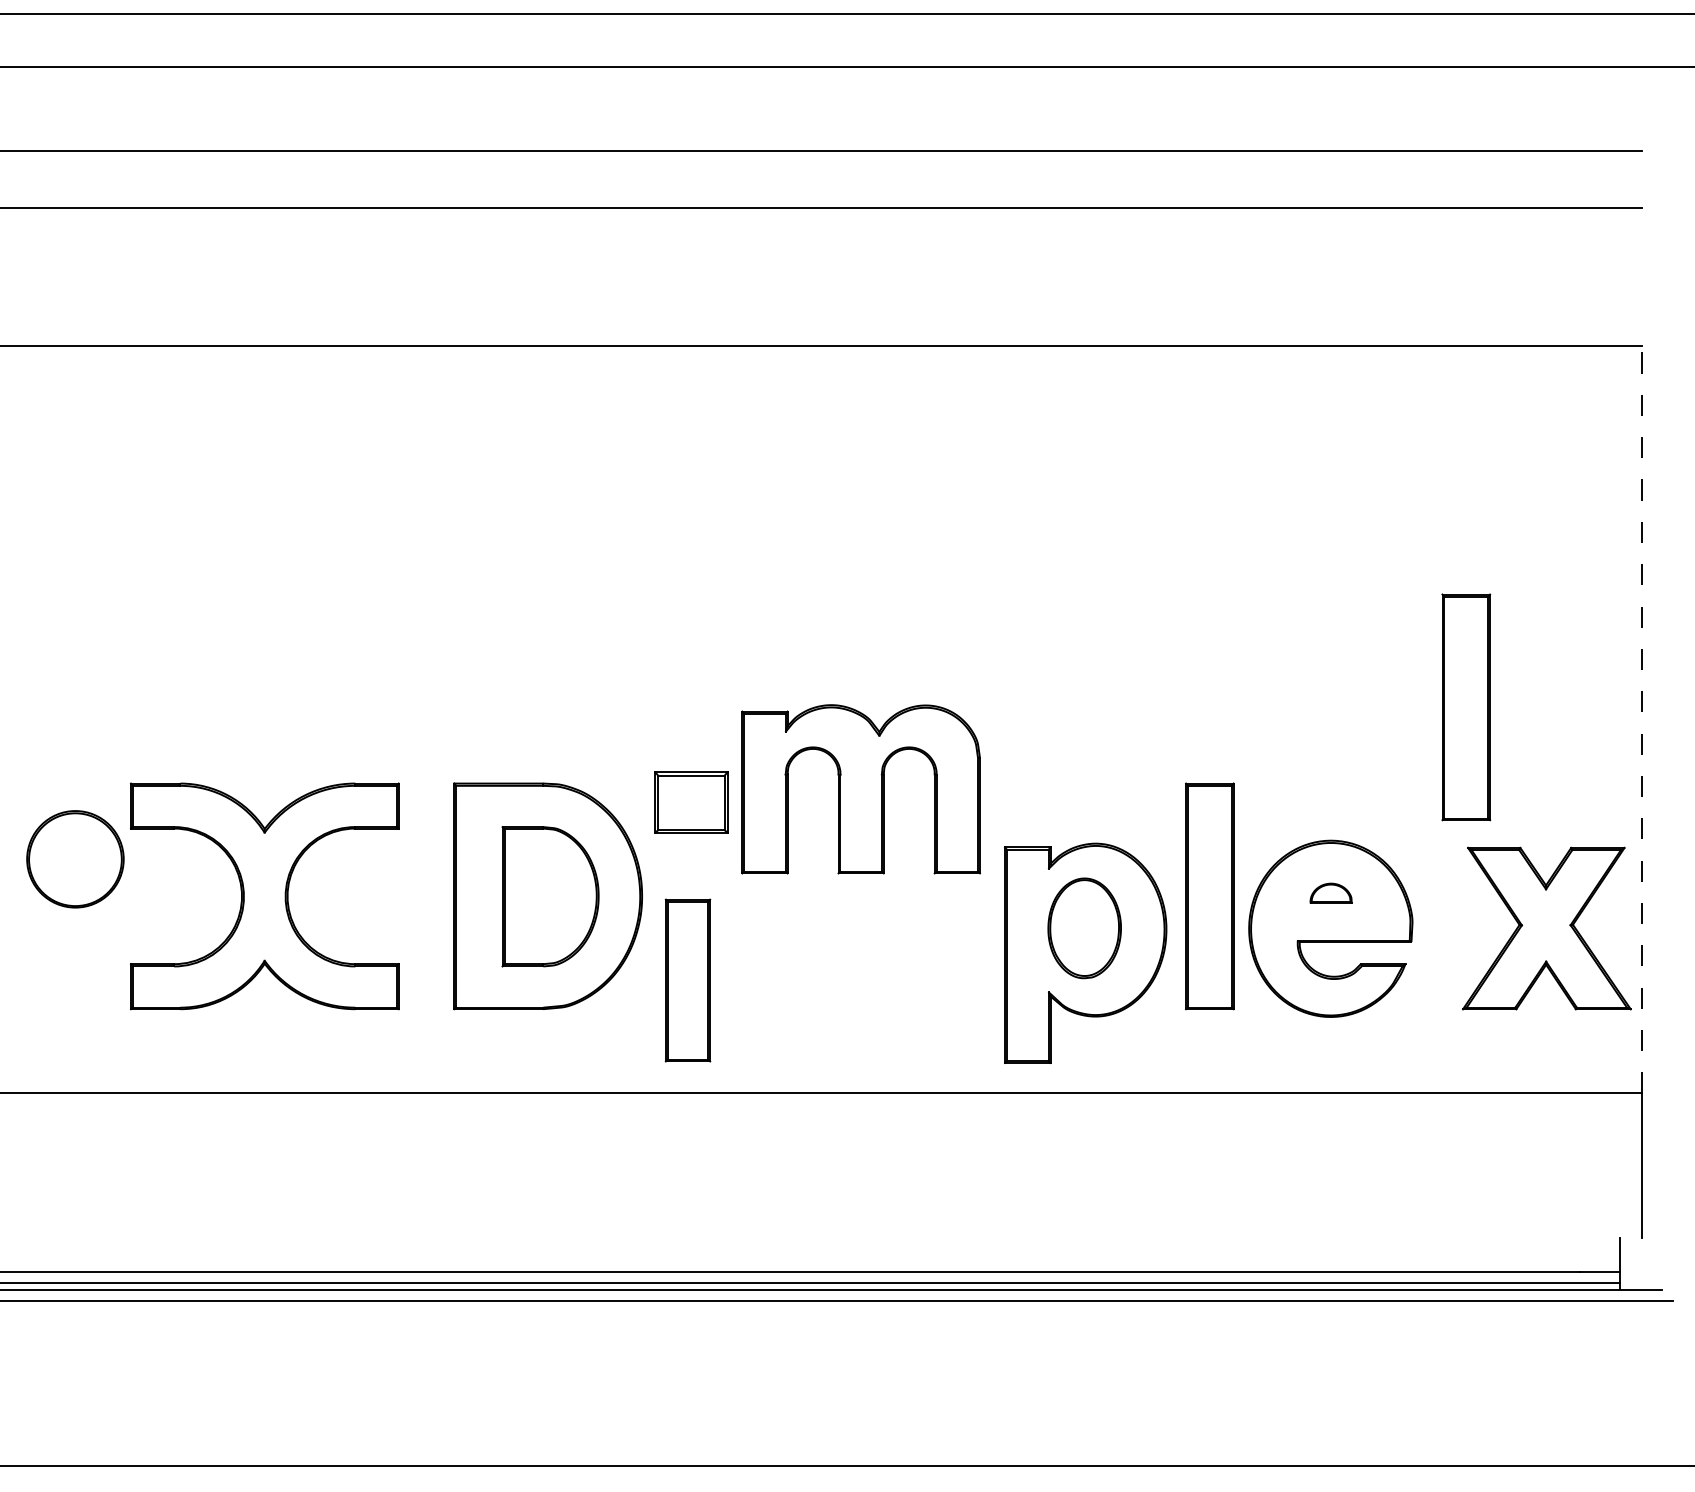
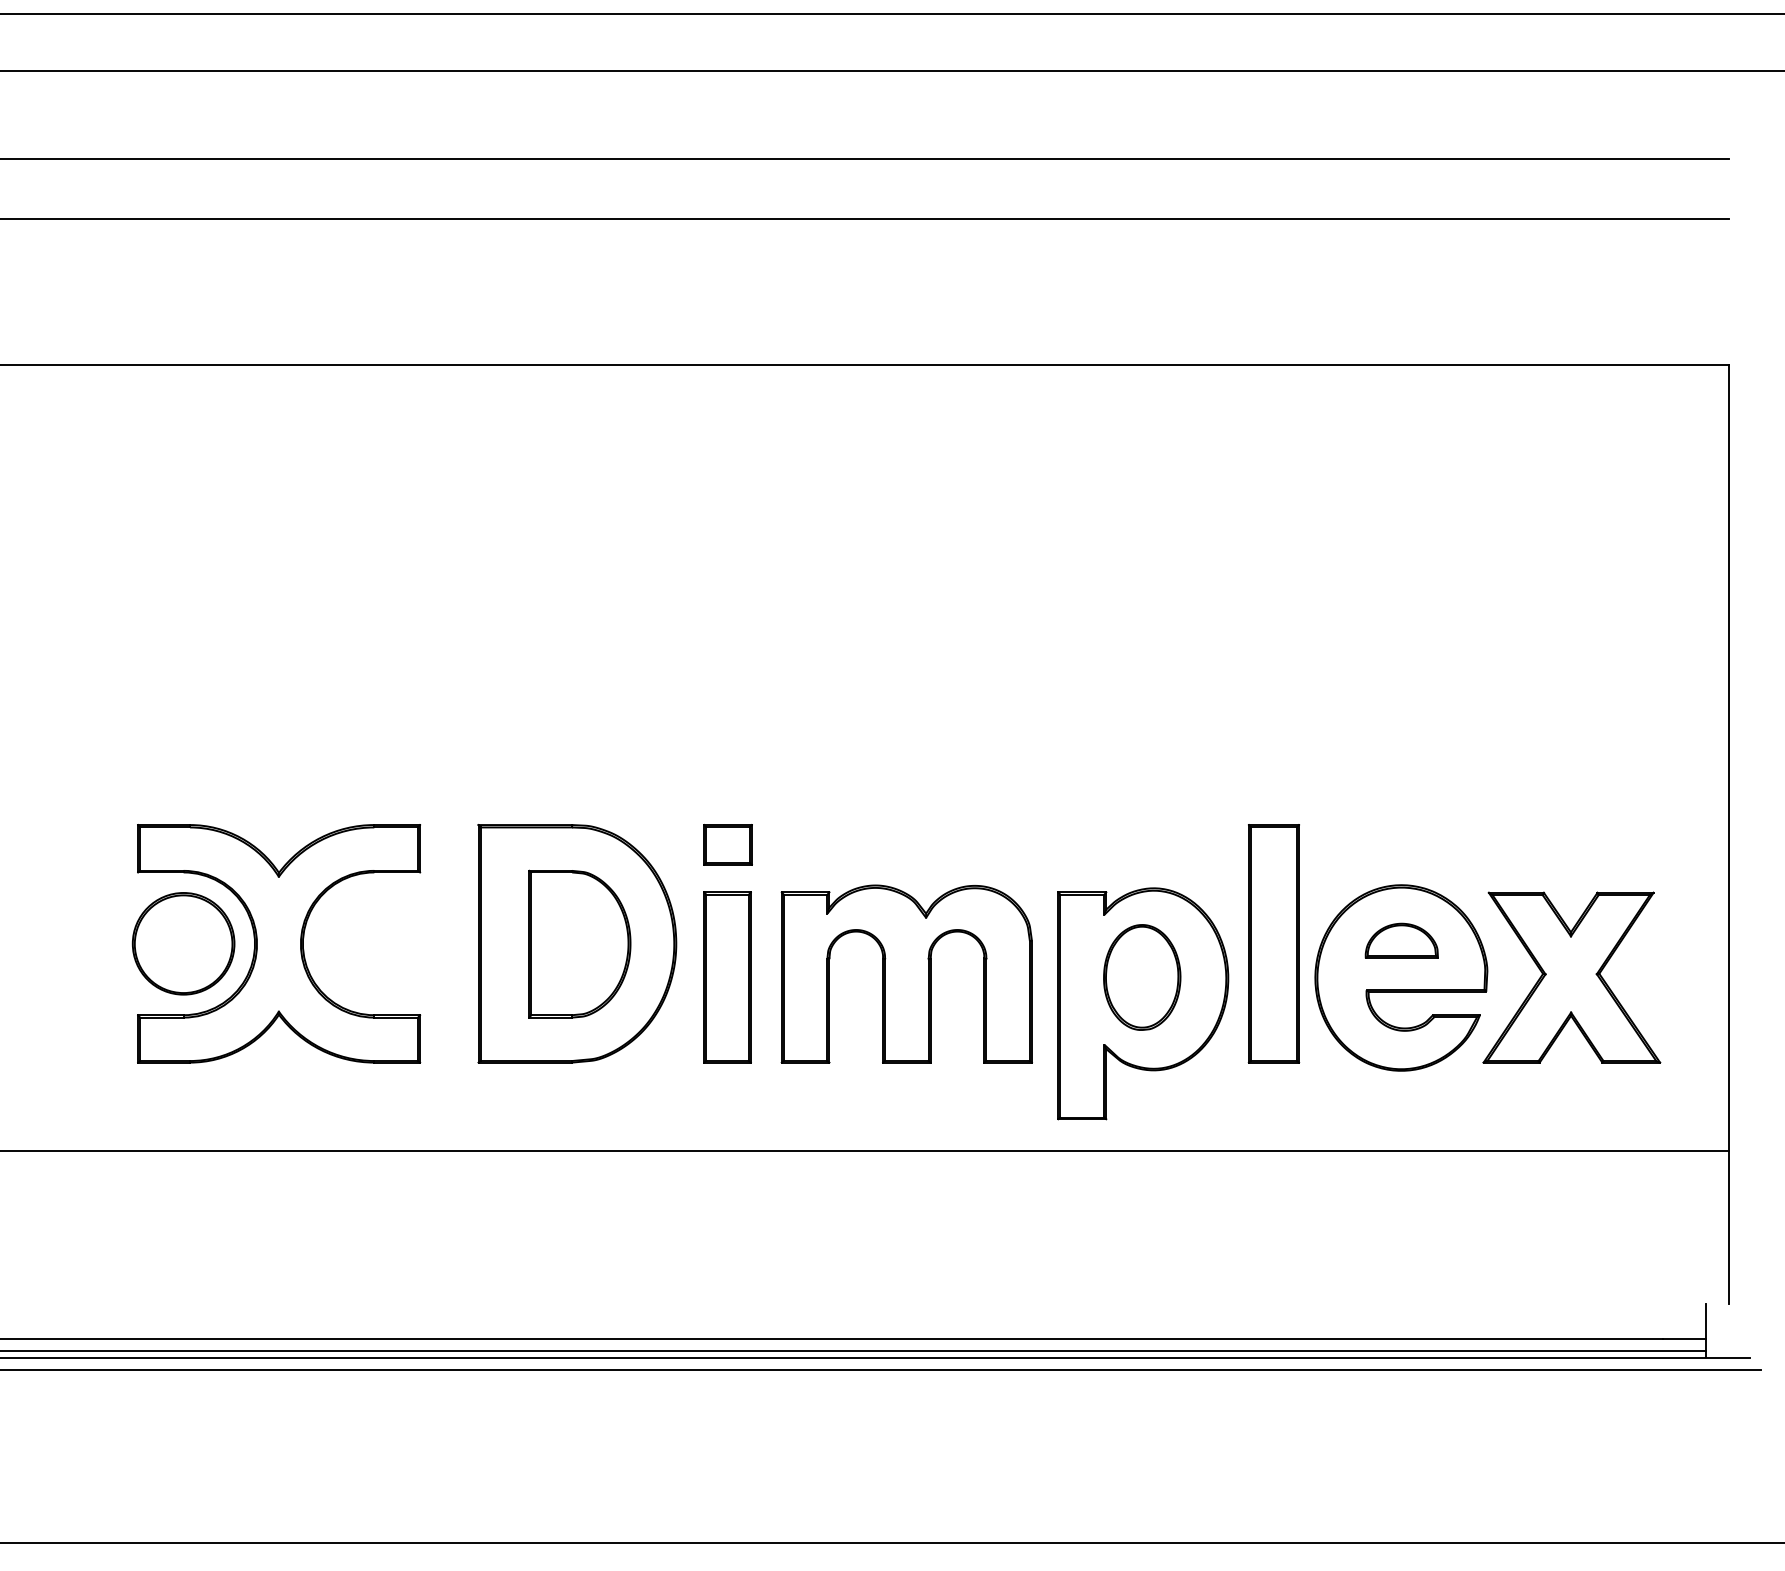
part: (1465, 707) -> (1543, 744), removed
line: (1642, 719) -> (1729, 757), dashed -> solid
part: (860, 788) -> (906, 973), moved
part: (690, 802) -> (727, 844), size x0.62
part: (75, 859) -> (183, 943), moved
part: (1330, 893) -> (1401, 940), size x1.67
part: (1546, 928) -> (1571, 977), moved
part: (687, 980) -> (727, 977), moved

